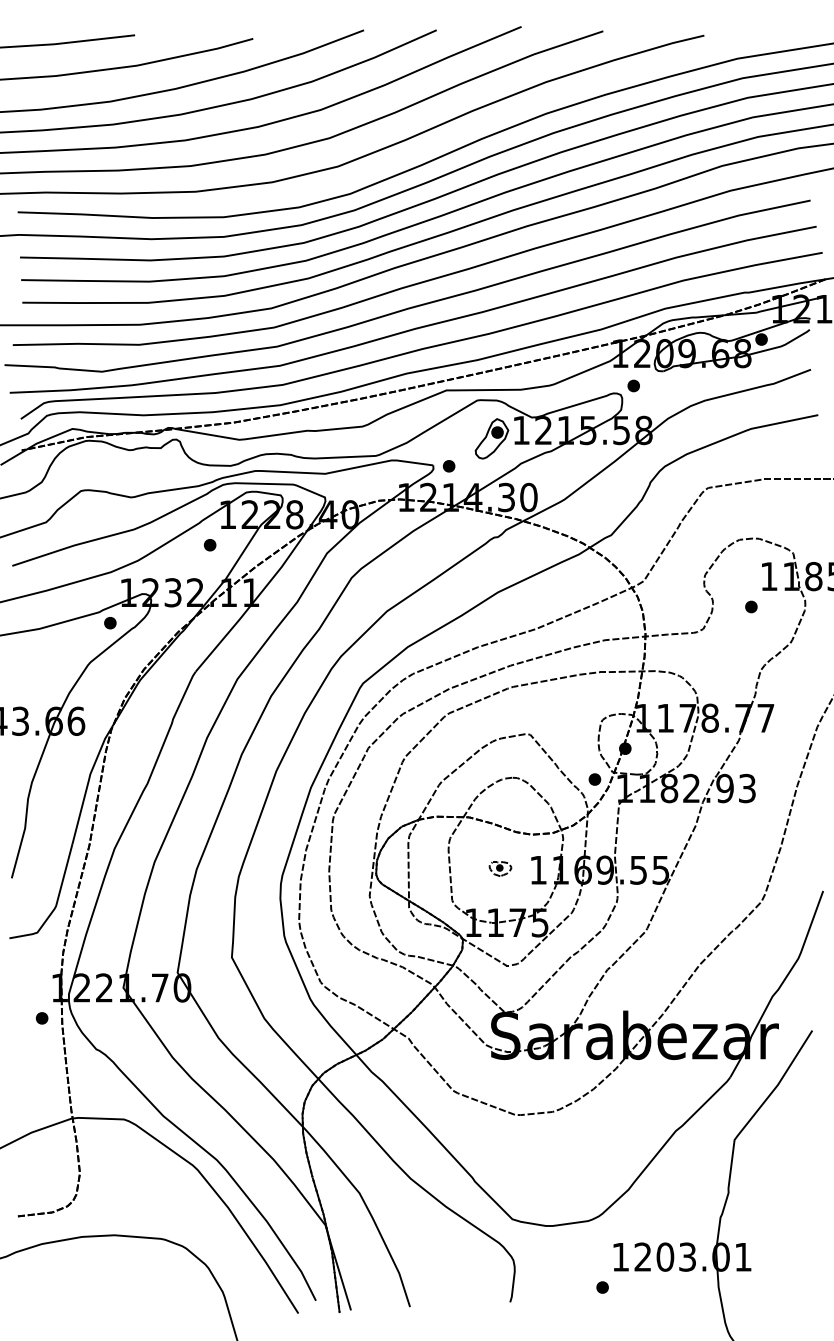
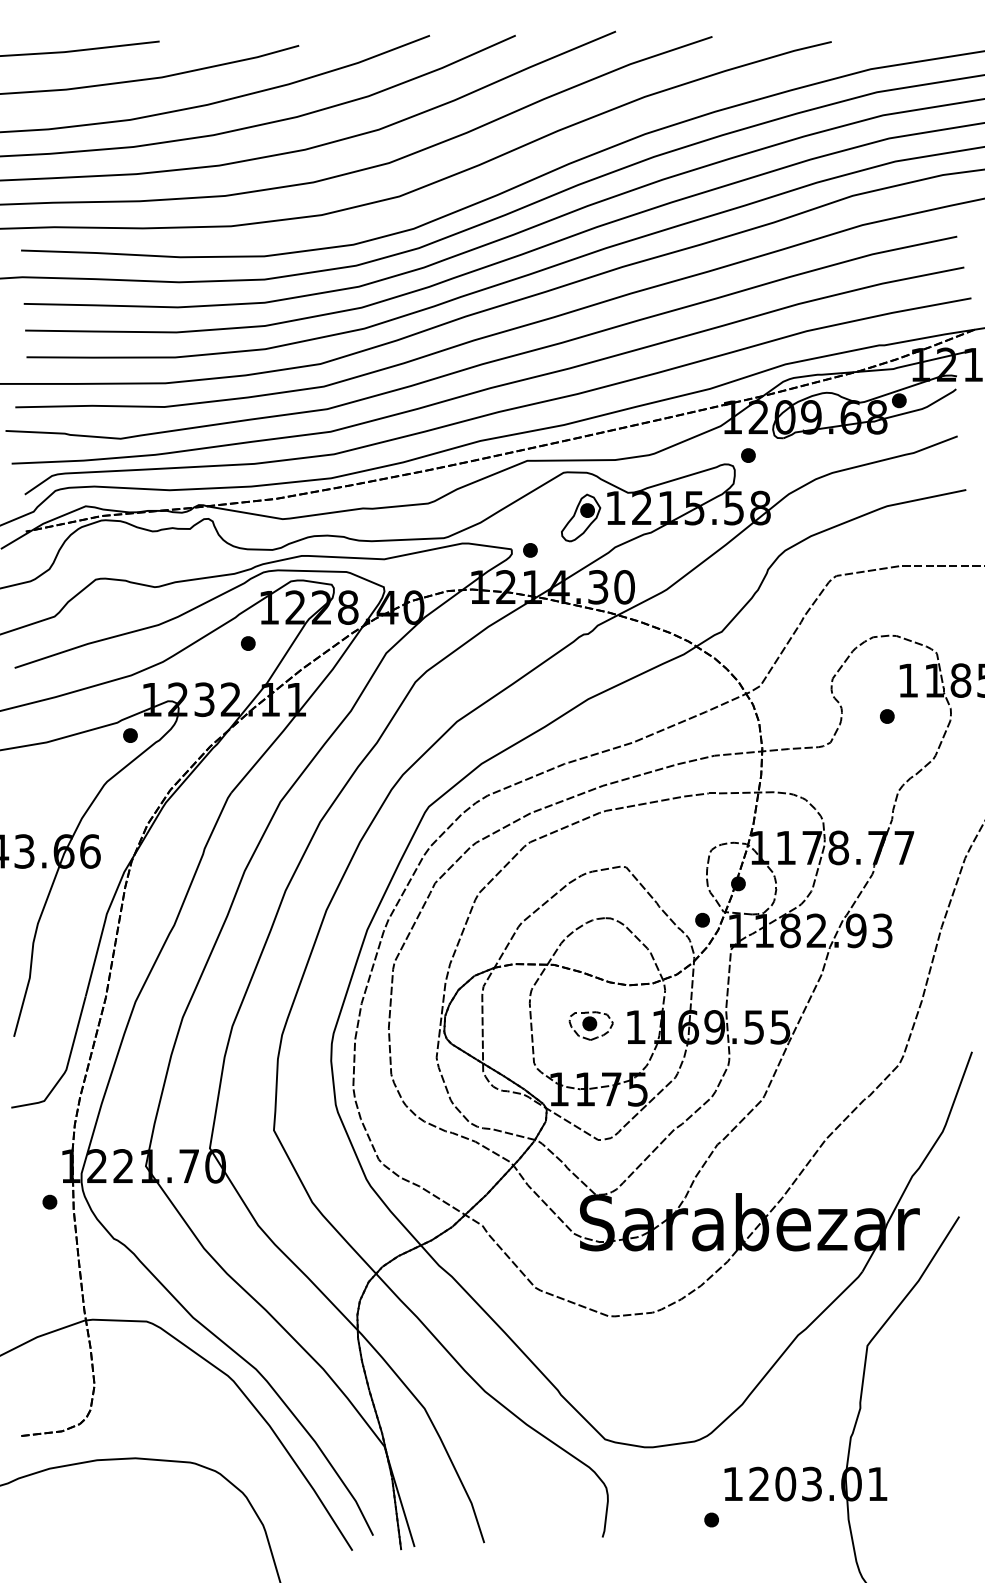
part: (500, 868) -> (590, 1025), size x1.67

